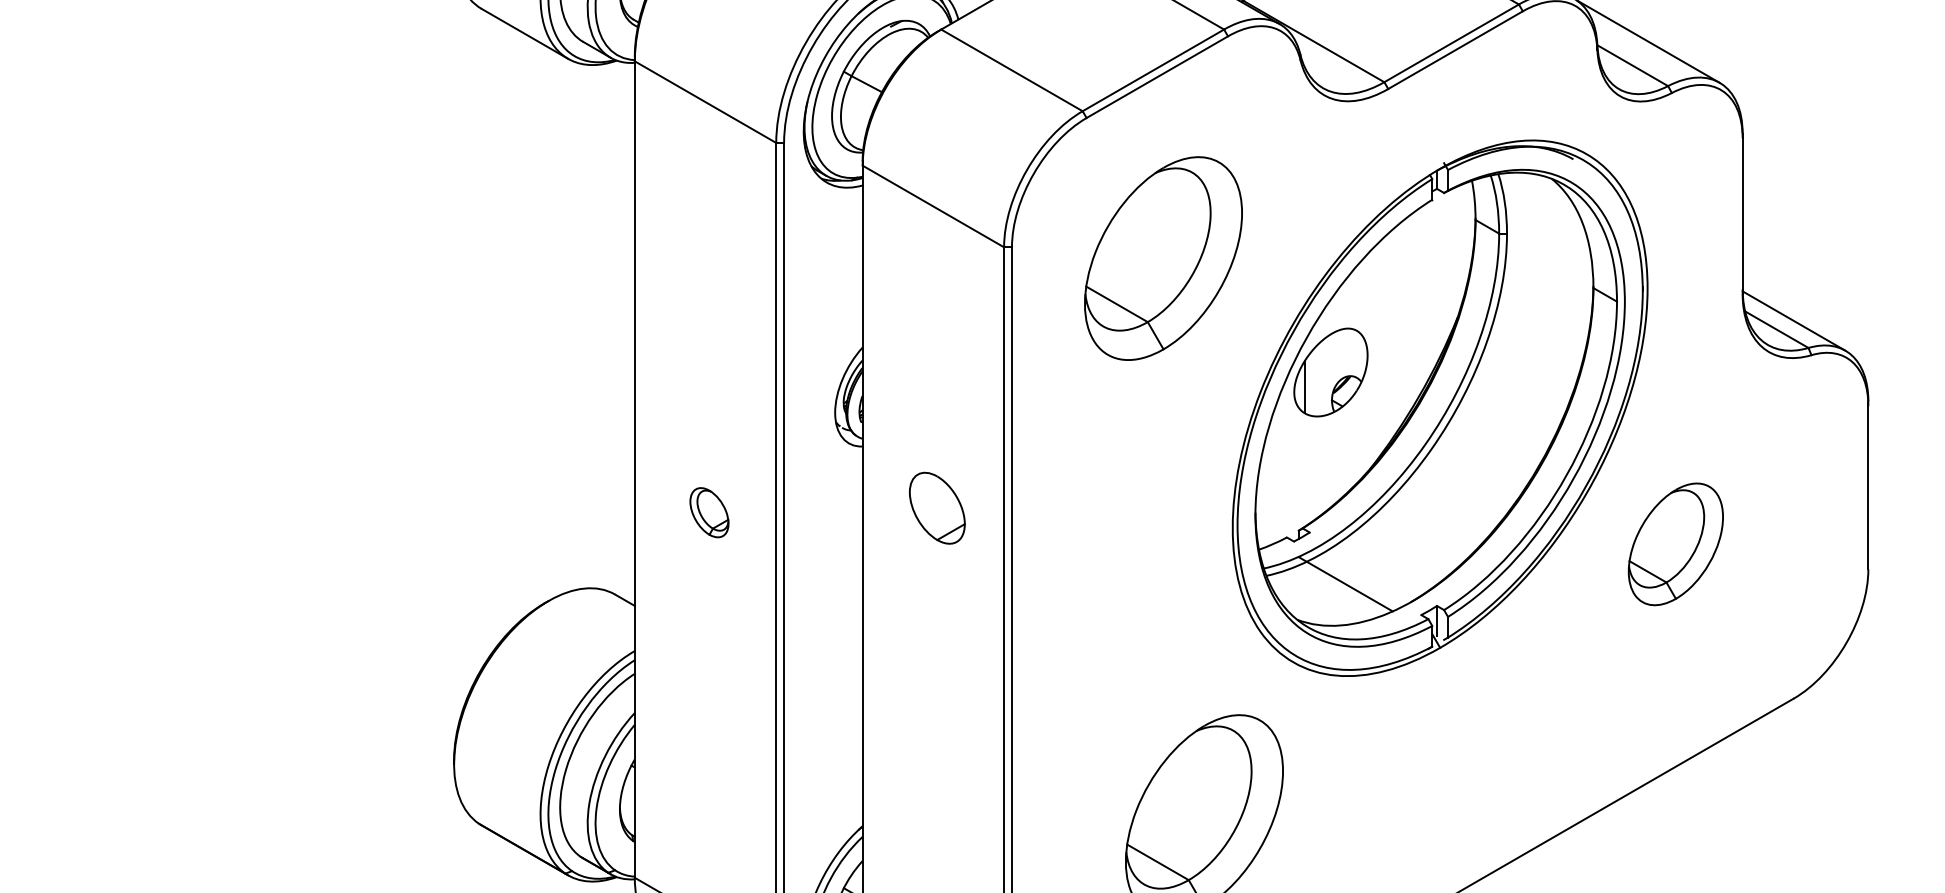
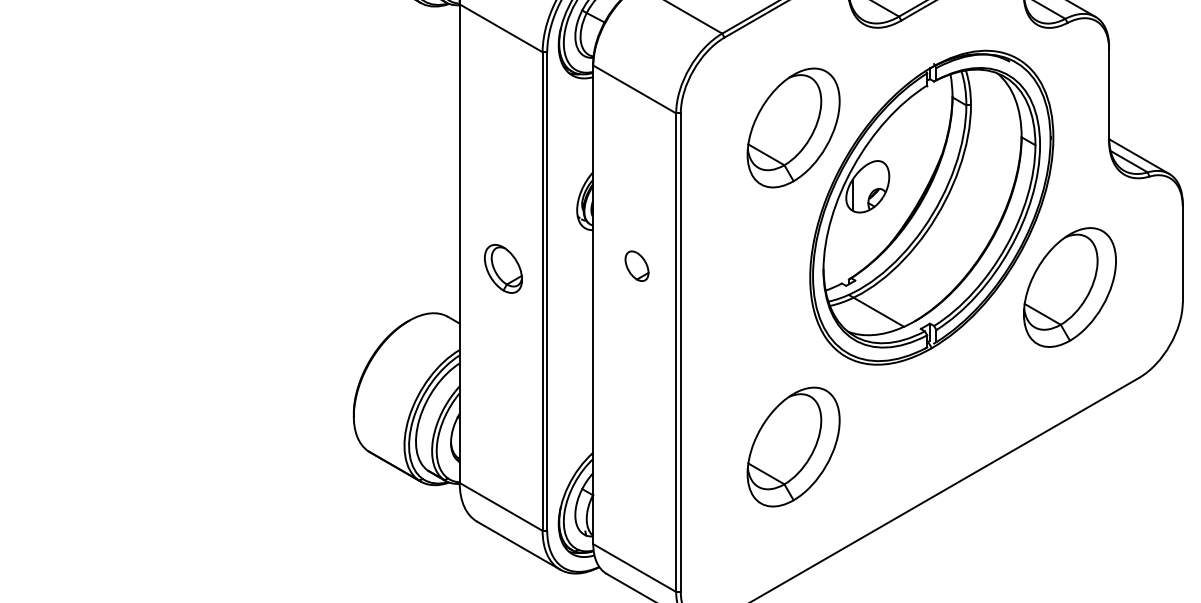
part: (1163, 257) -> (793, 127), moved
part: (936, 506) -> (636, 265), size x0.71
part: (709, 511) -> (503, 268), size x1.67
part: (1675, 544) -> (1069, 287), size x1.67

